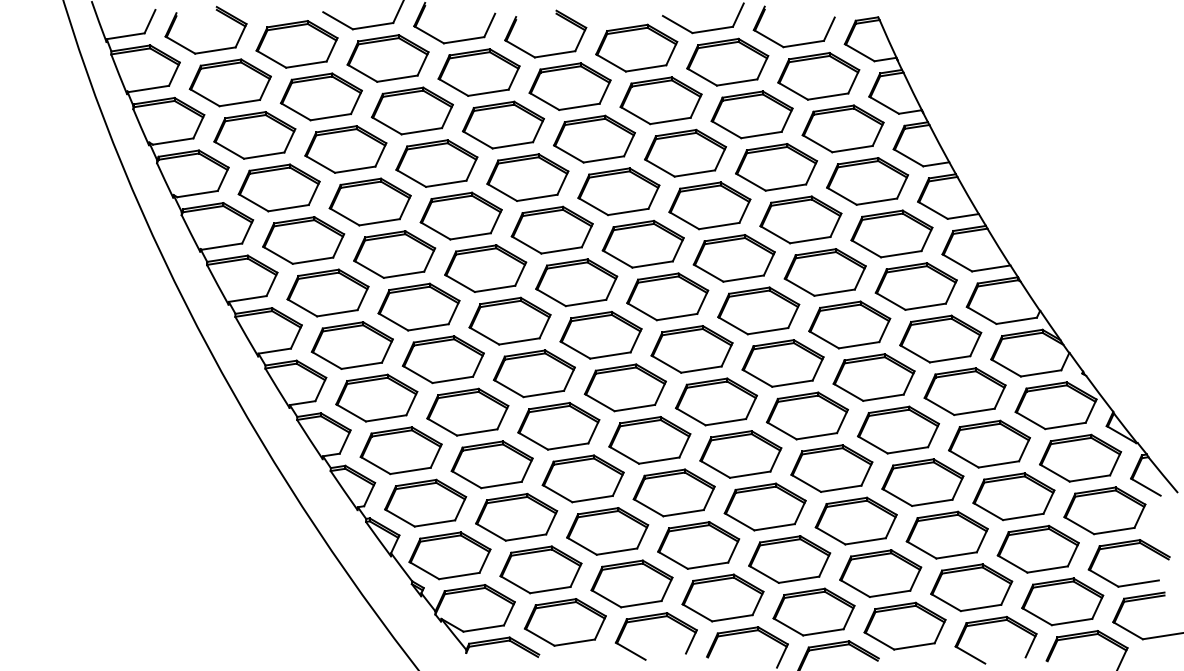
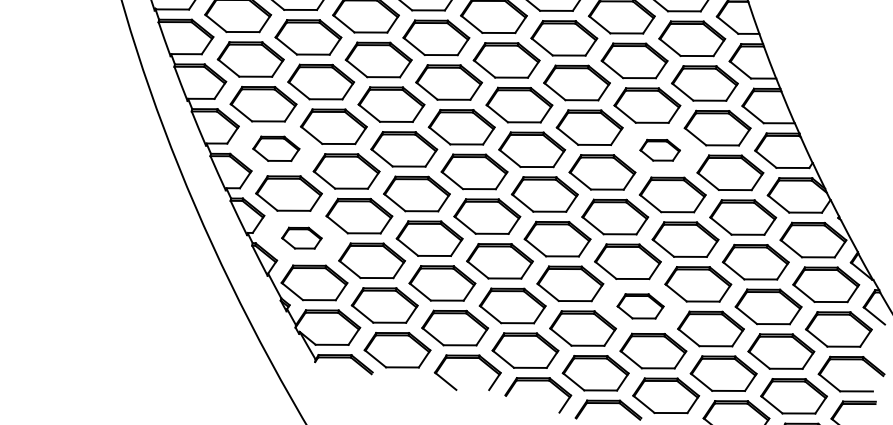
part: (849, 324) -> (659, 149), size x0.6
part: (376, 397) -> (276, 148), size x0.7
part: (425, 502) -> (301, 237), size x0.6
part: (855, 520) -> (640, 305), size x0.7

